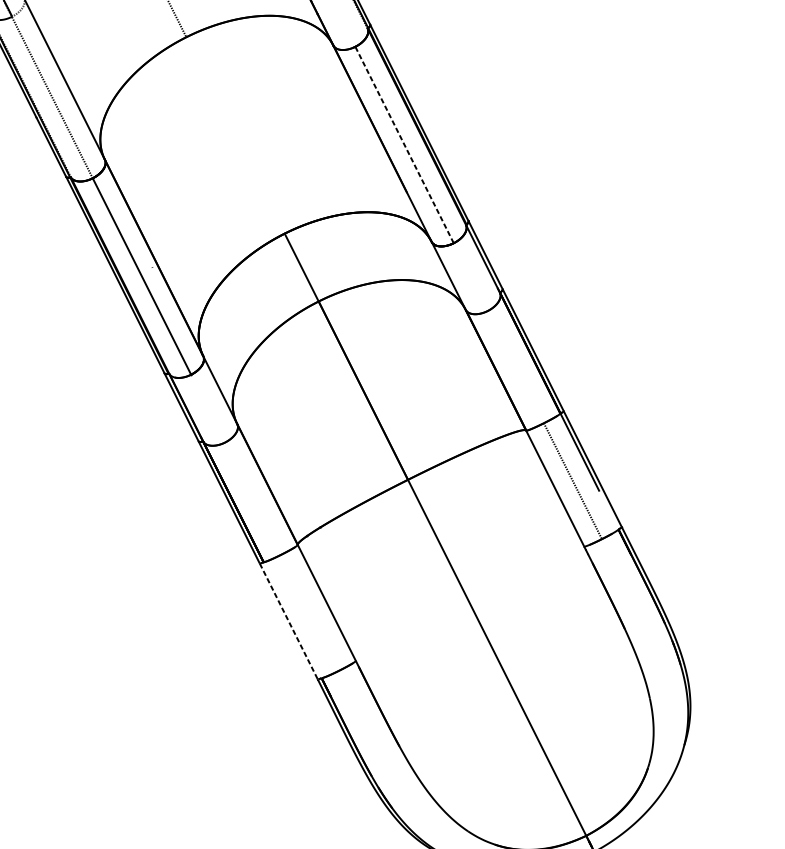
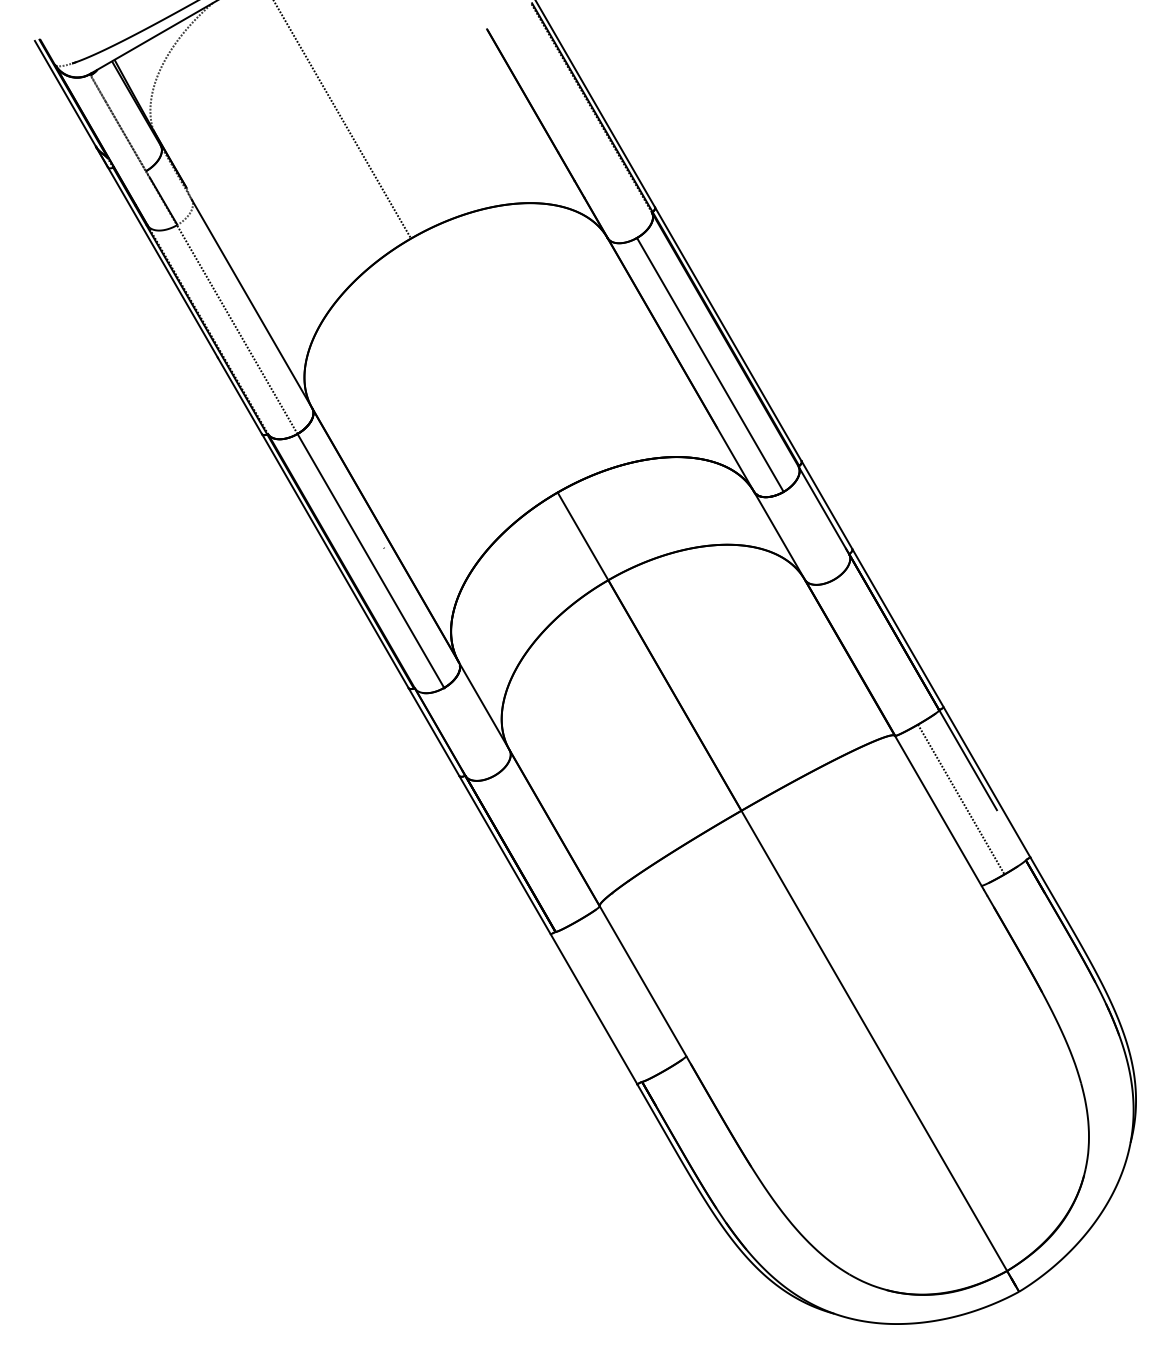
line: (404, 144) -> (710, 364), dashed -> solid
line: (288, 621) -> (593, 1009), dashed -> solid

